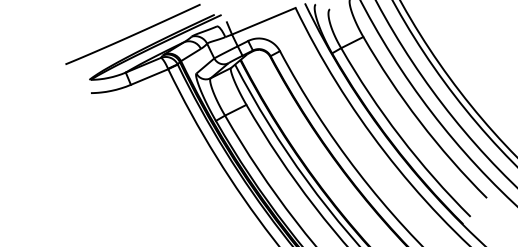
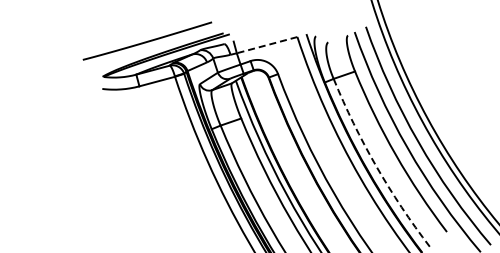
line: (263, 21) -> (266, 45), solid -> dashed
arc: (400, 137) -> (376, 166), solid -> dashed

